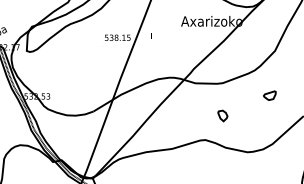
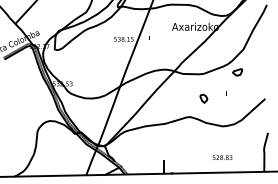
part: (269, 95) -> (237, 72), moved

